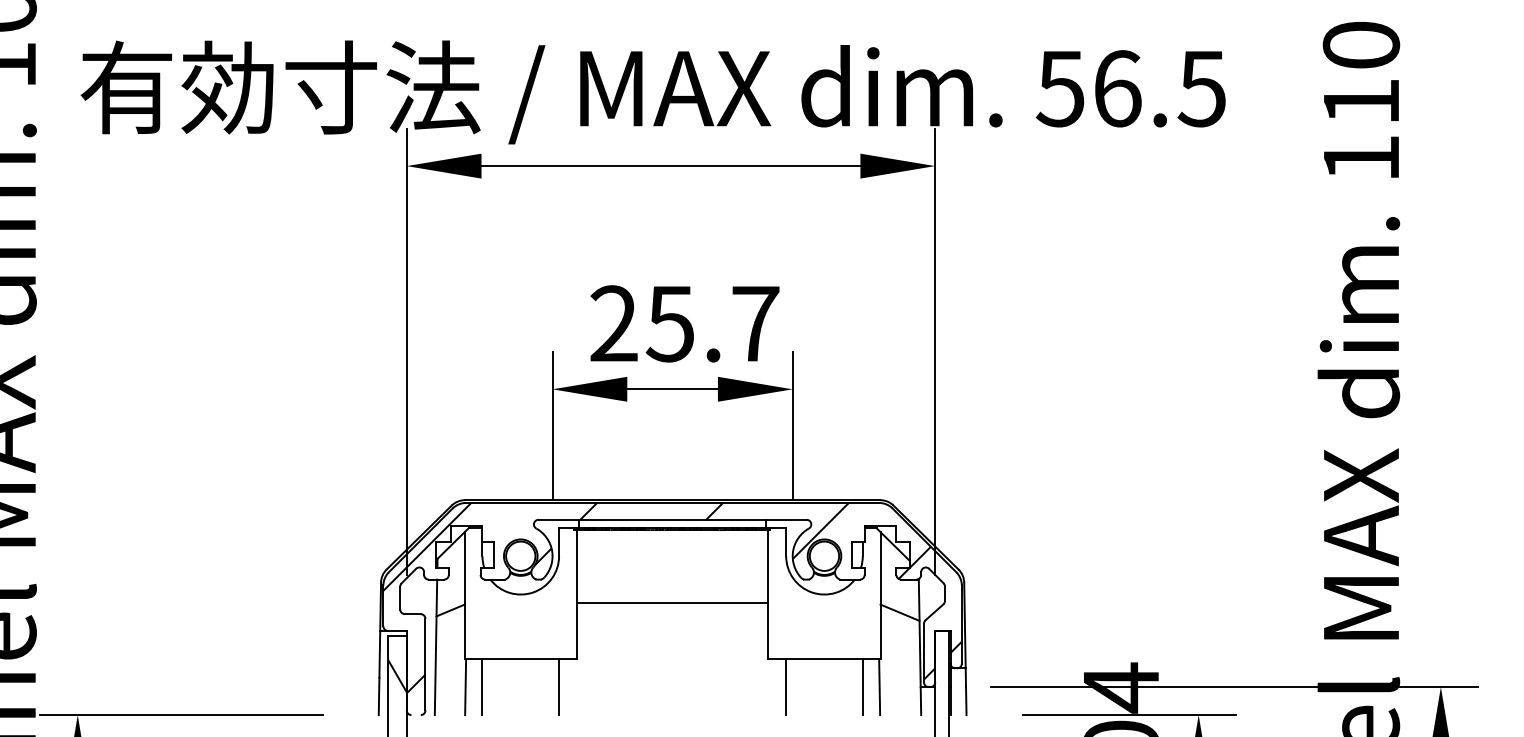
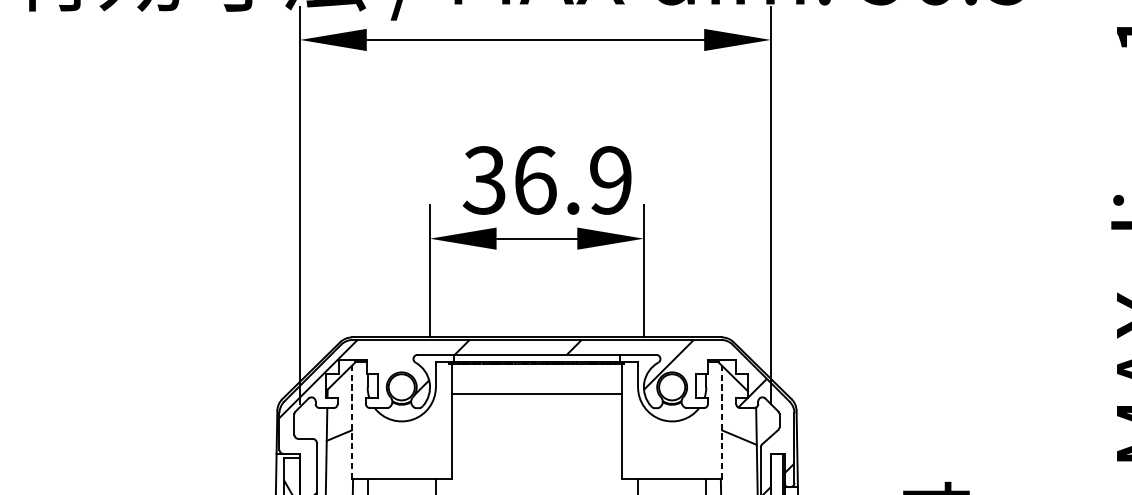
text: (684, 323) -> (547, 180), 25.7 -> 36.9
line: (464, 595) -> (351, 422), solid -> dashed
line: (880, 595) -> (722, 422), solid -> dashed
line: (672, 603) -> (536, 394), moved

